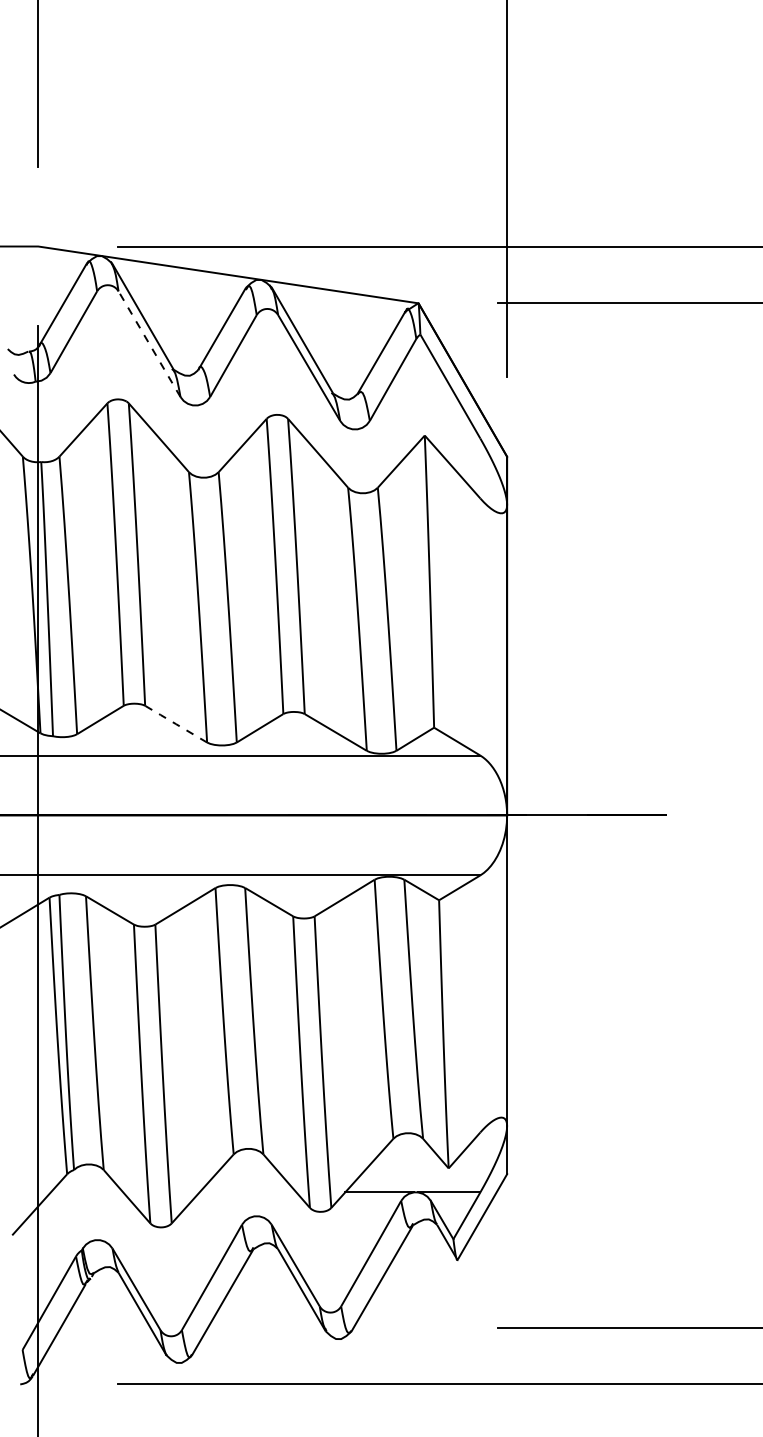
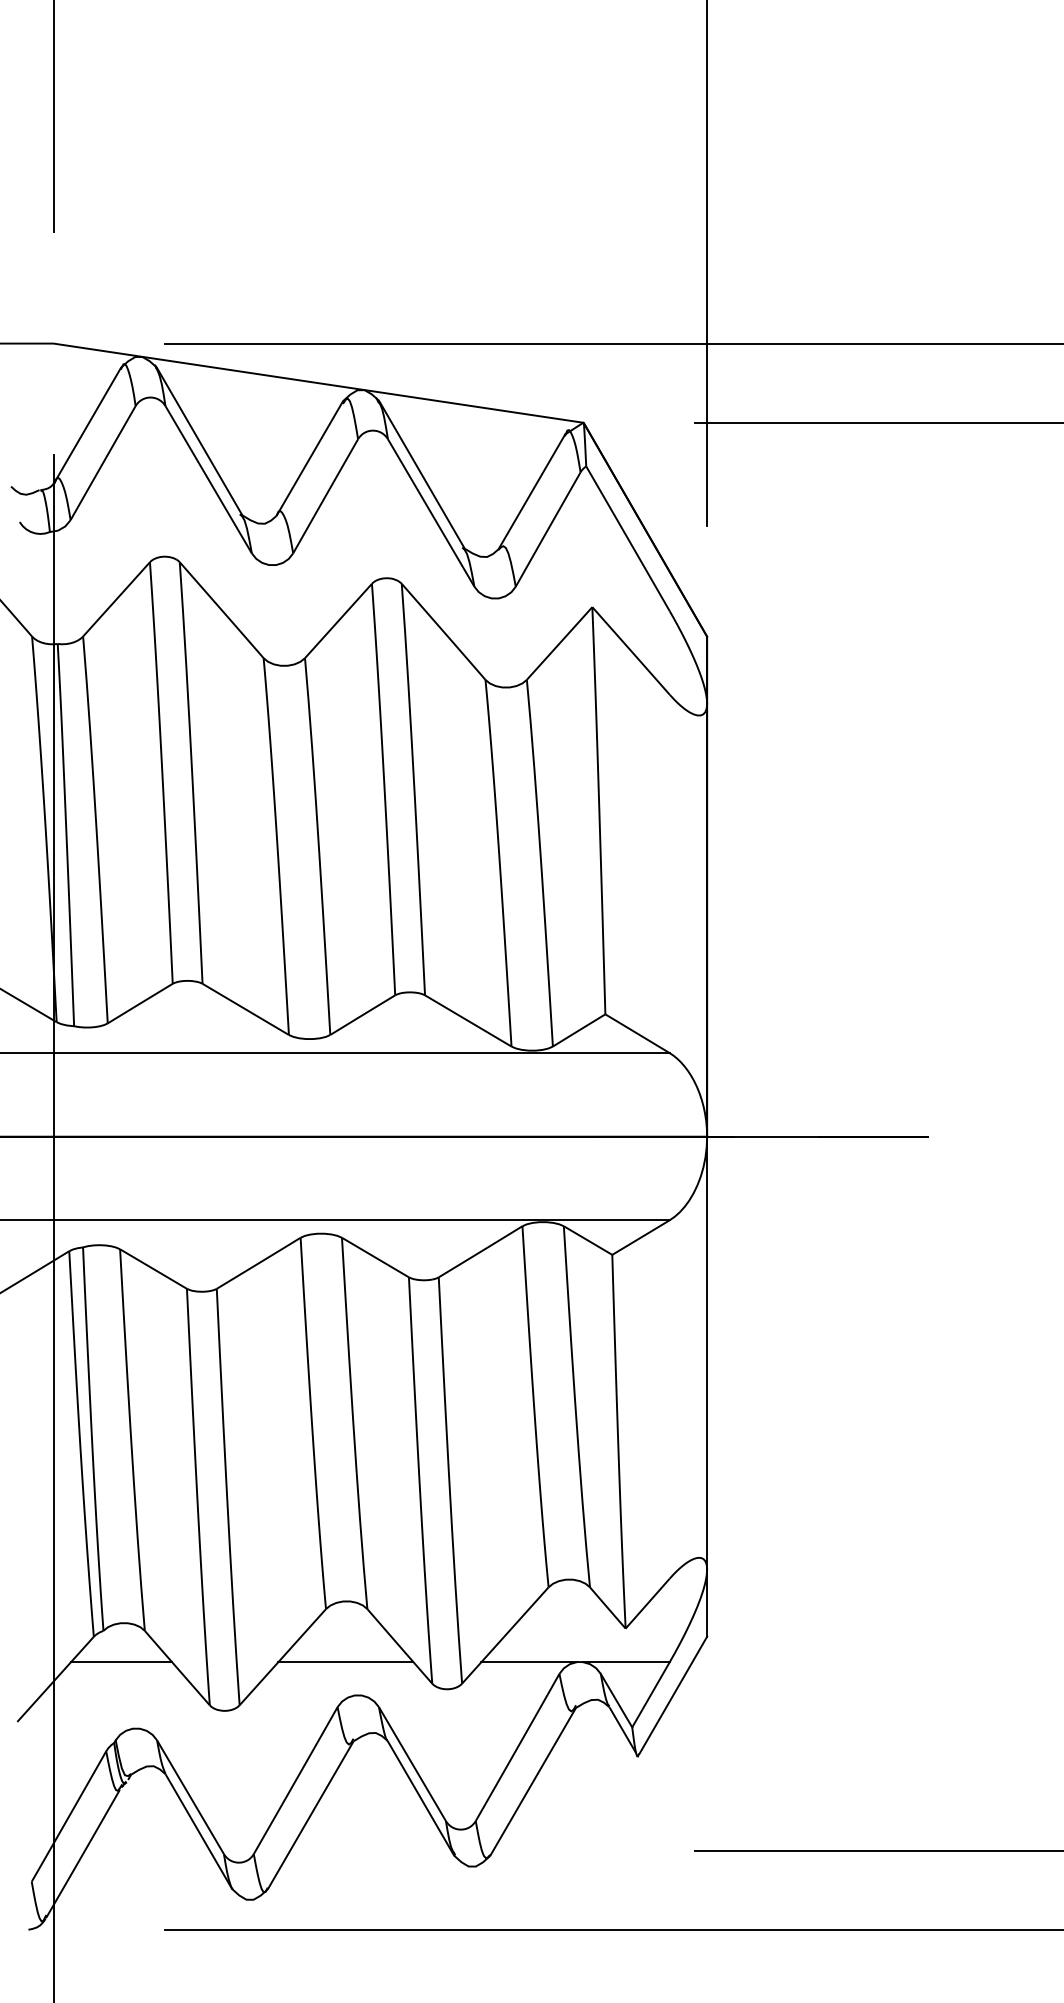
line: (149, 344) -> (208, 479), dashed -> solid
line: (175, 723) -> (244, 1008), dashed -> solid
line: (87, 1192) -> (121, 1662), added
line: (247, 1192) -> (345, 1662), added

